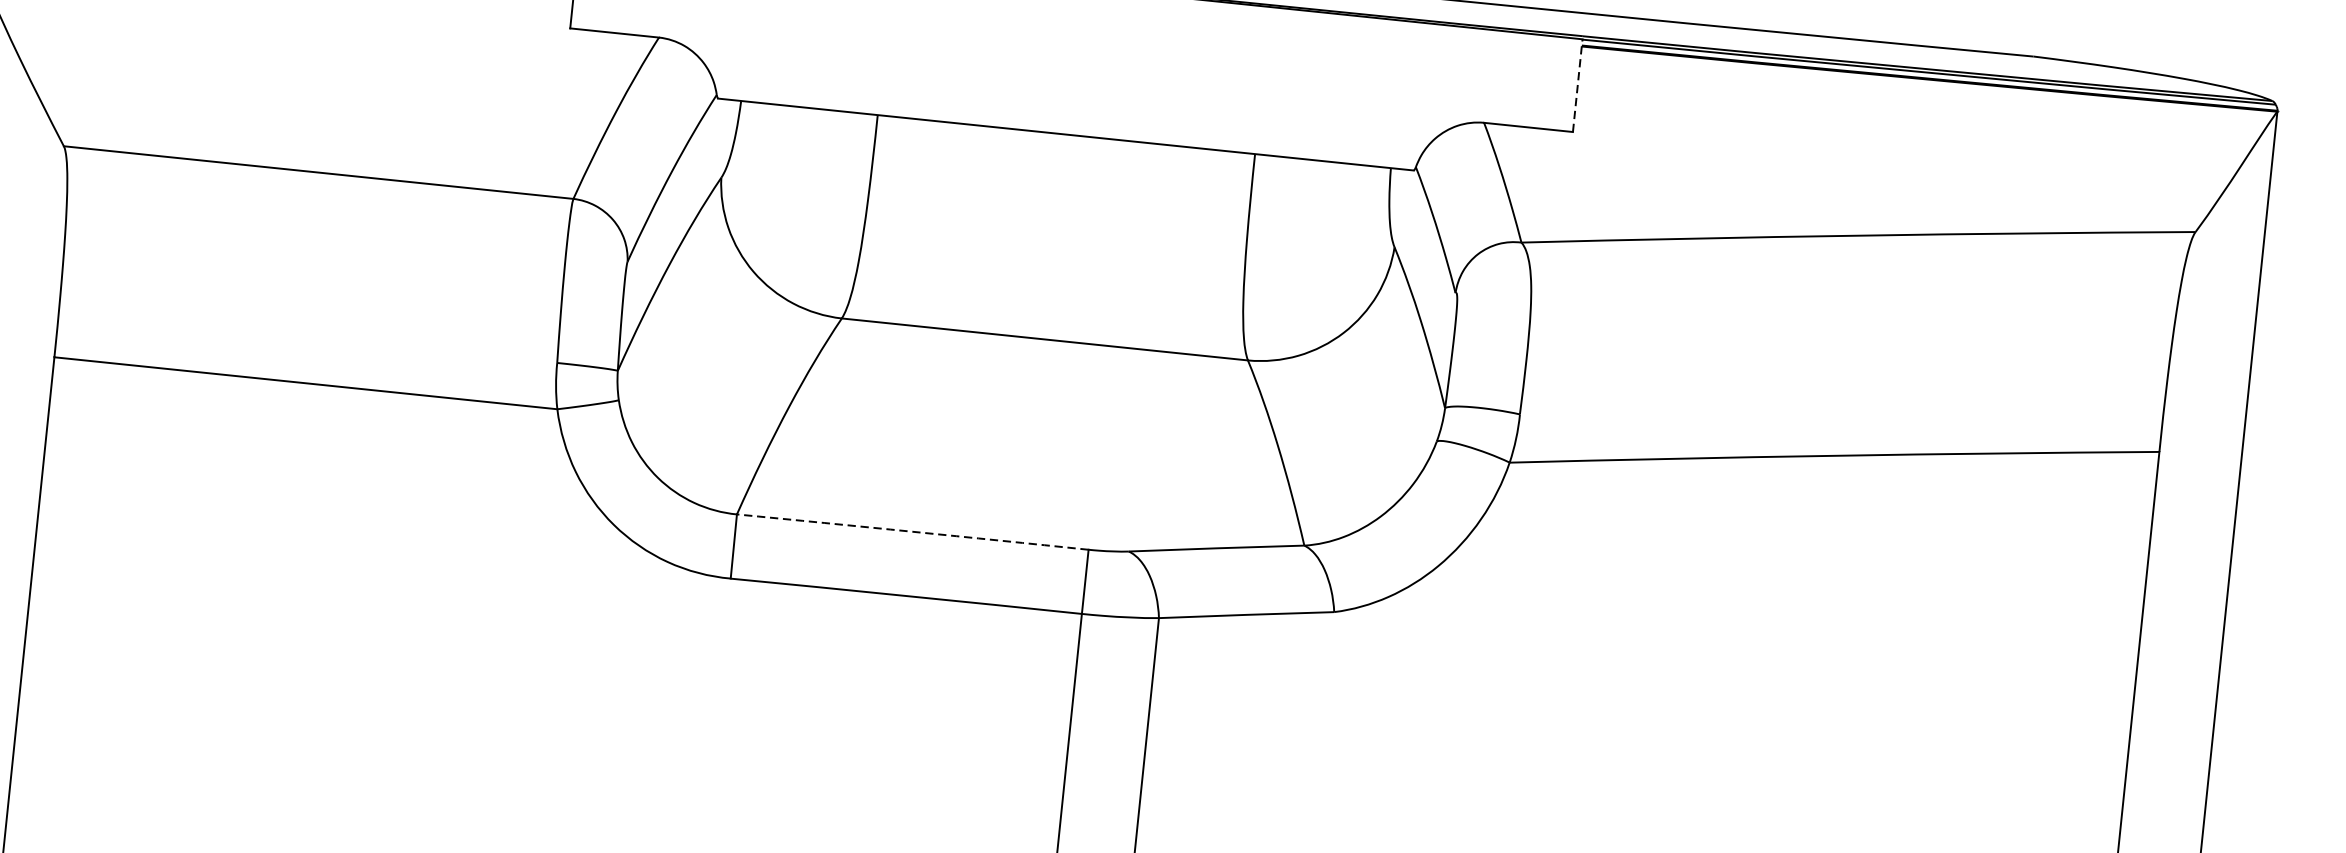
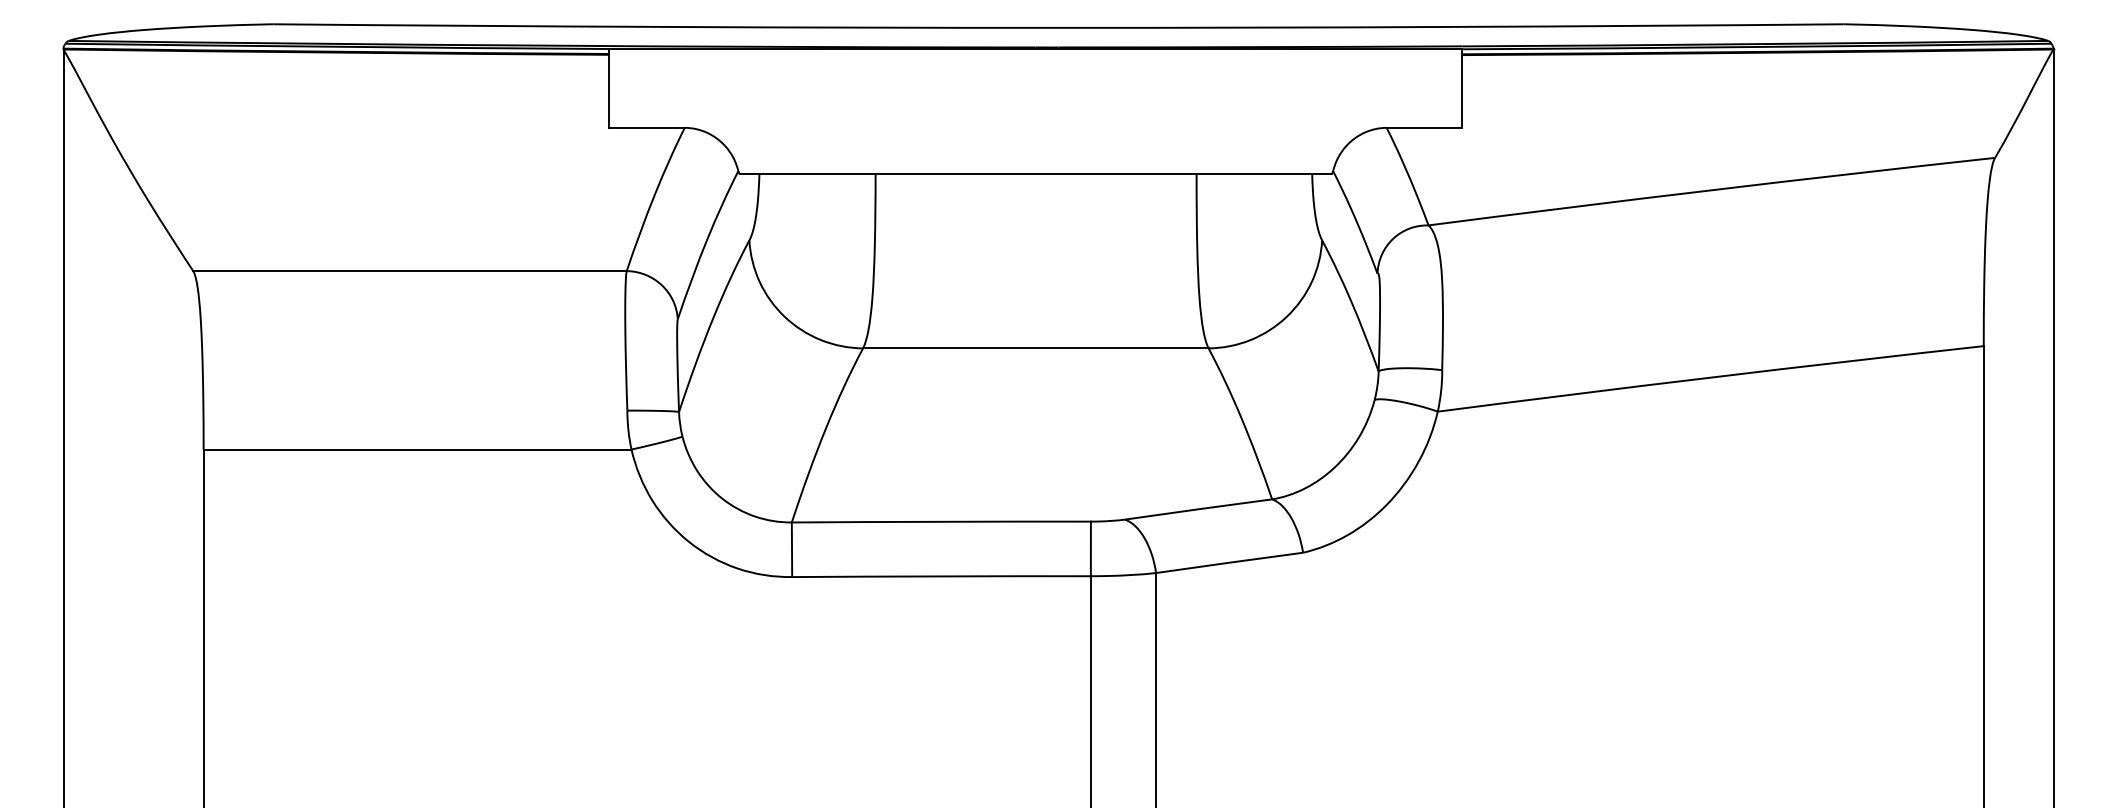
line: (1578, 84) -> (1462, 87), dashed -> solid
arc: (912, 531) -> (941, 521), dashed -> solid

